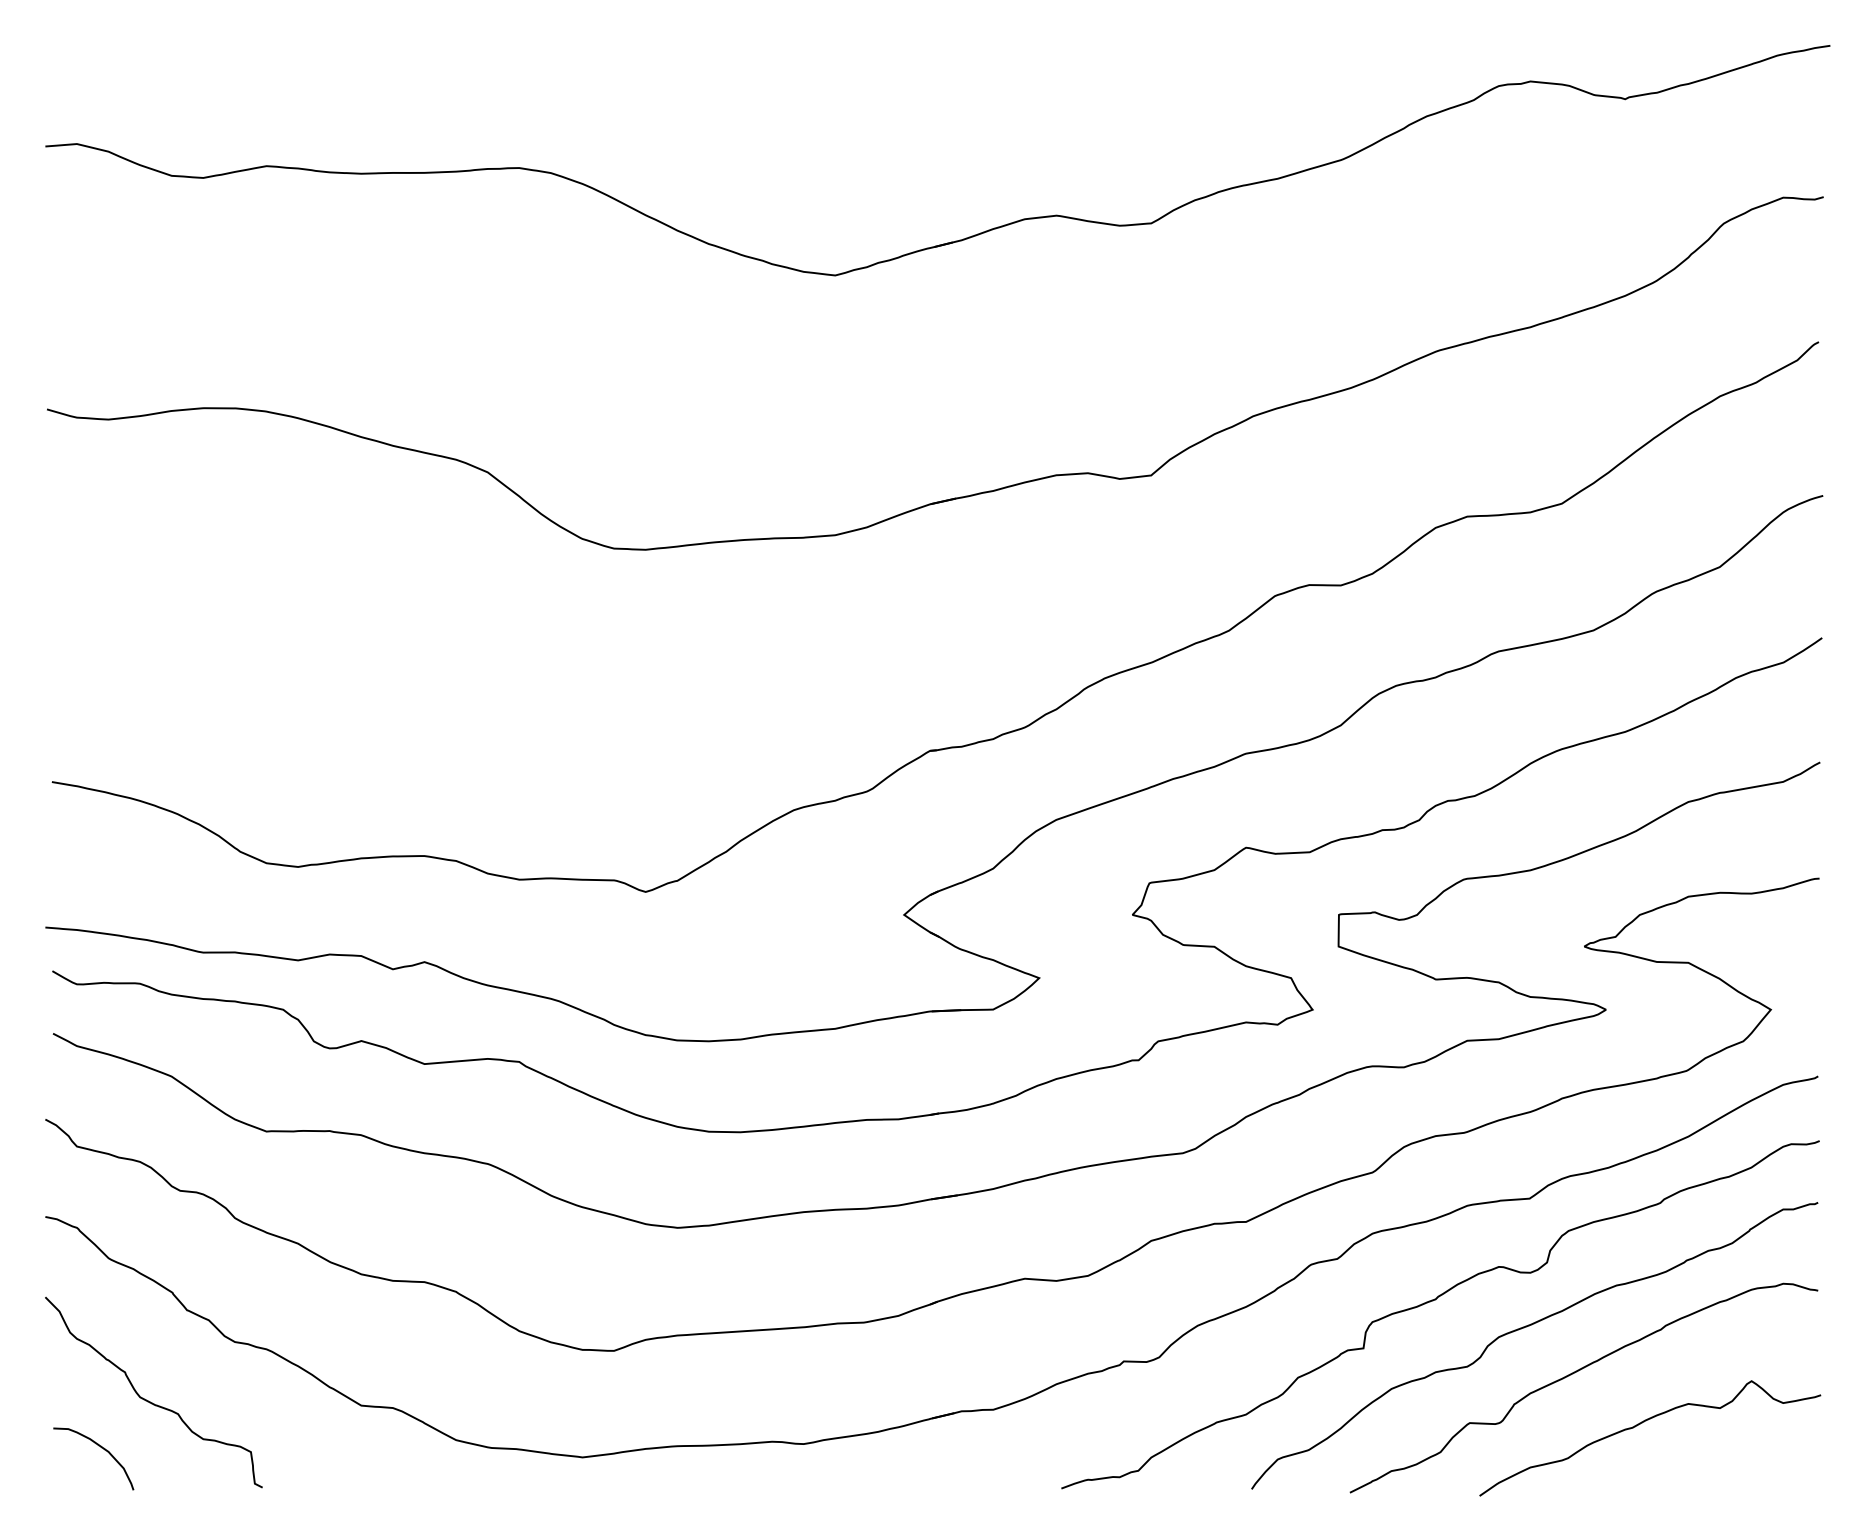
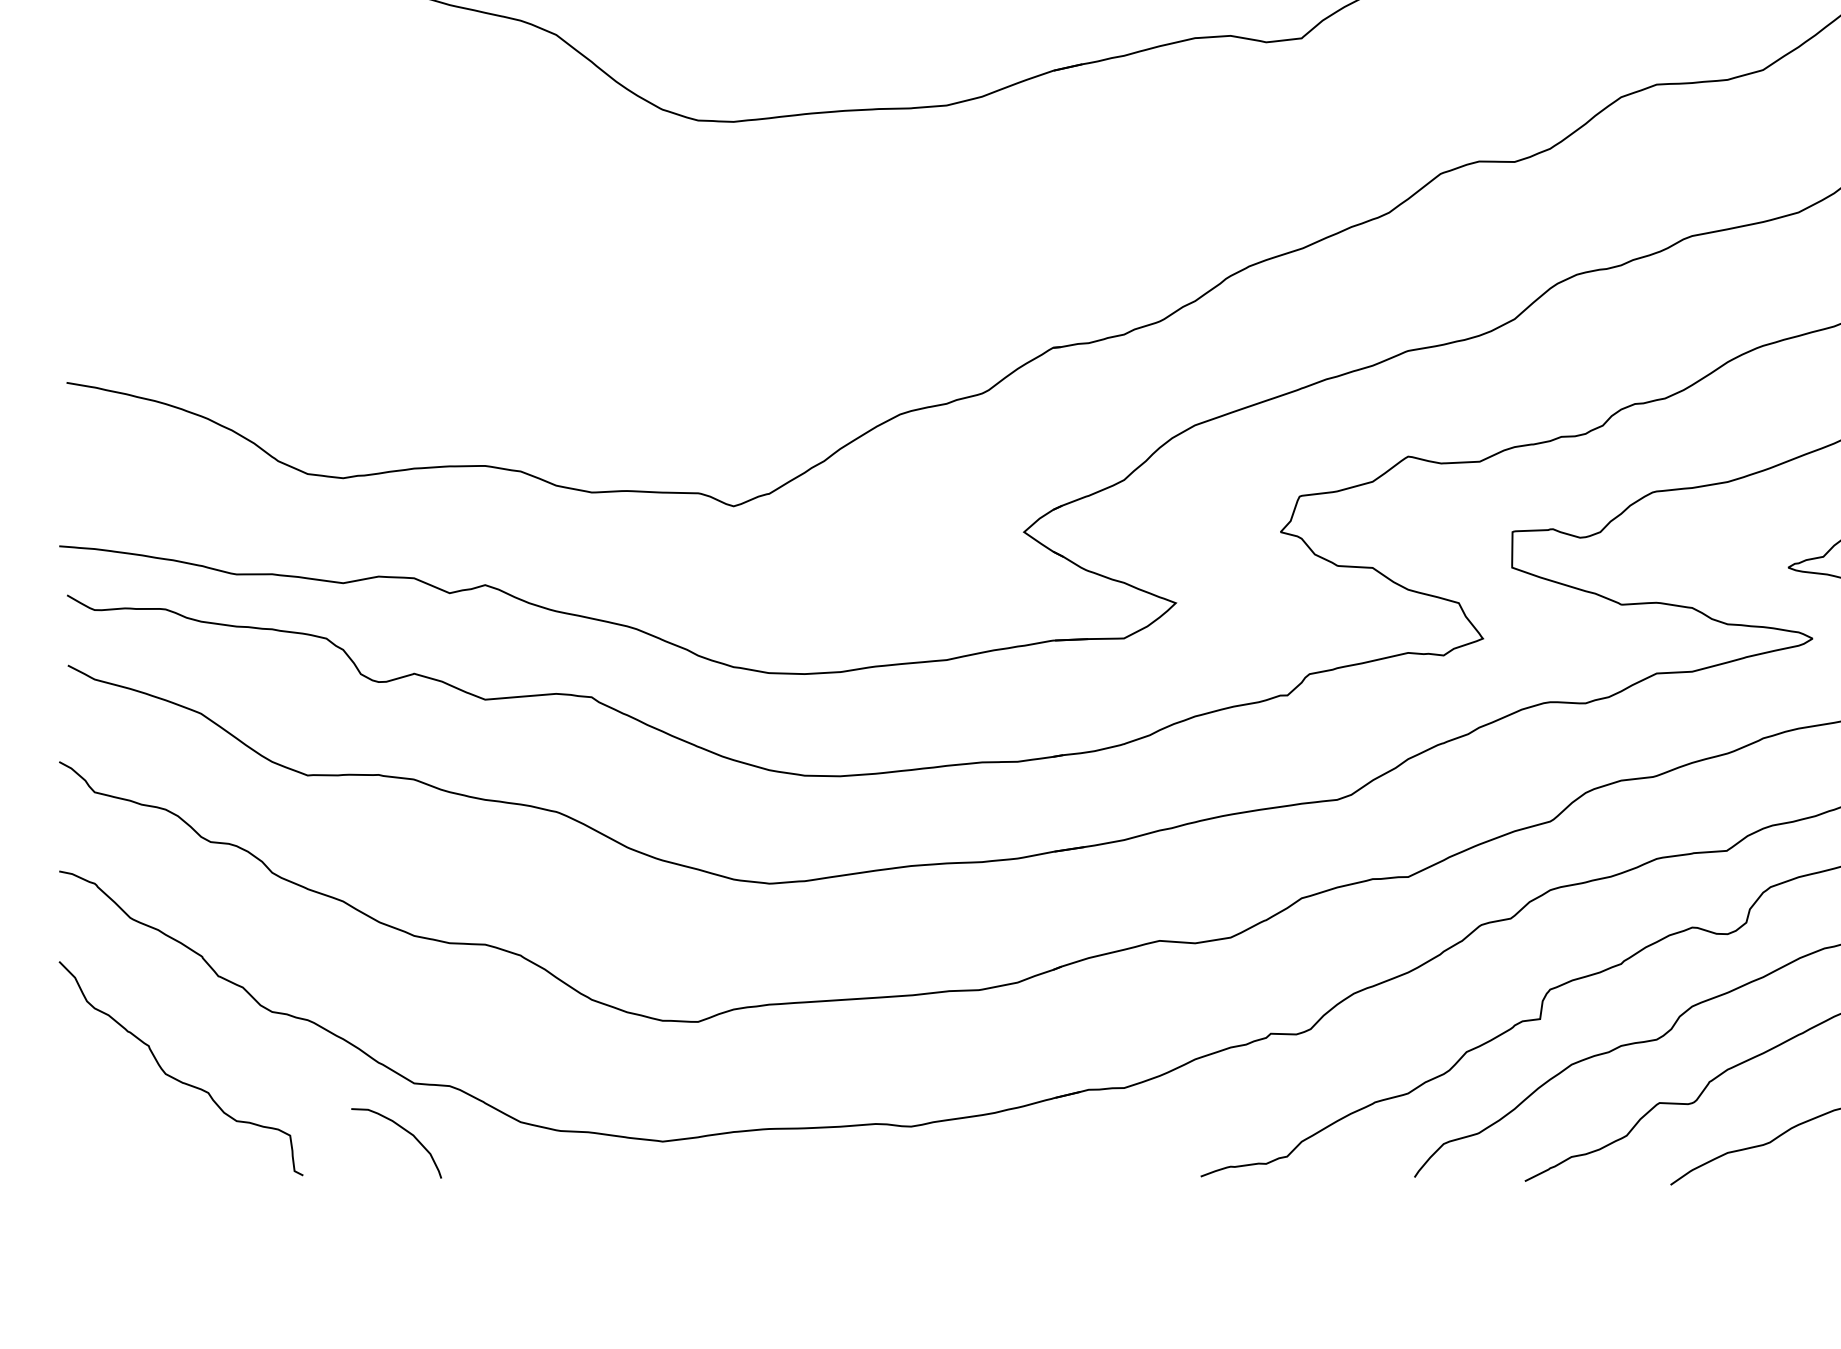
curve: (101, 1448) -> (405, 1131), moved

